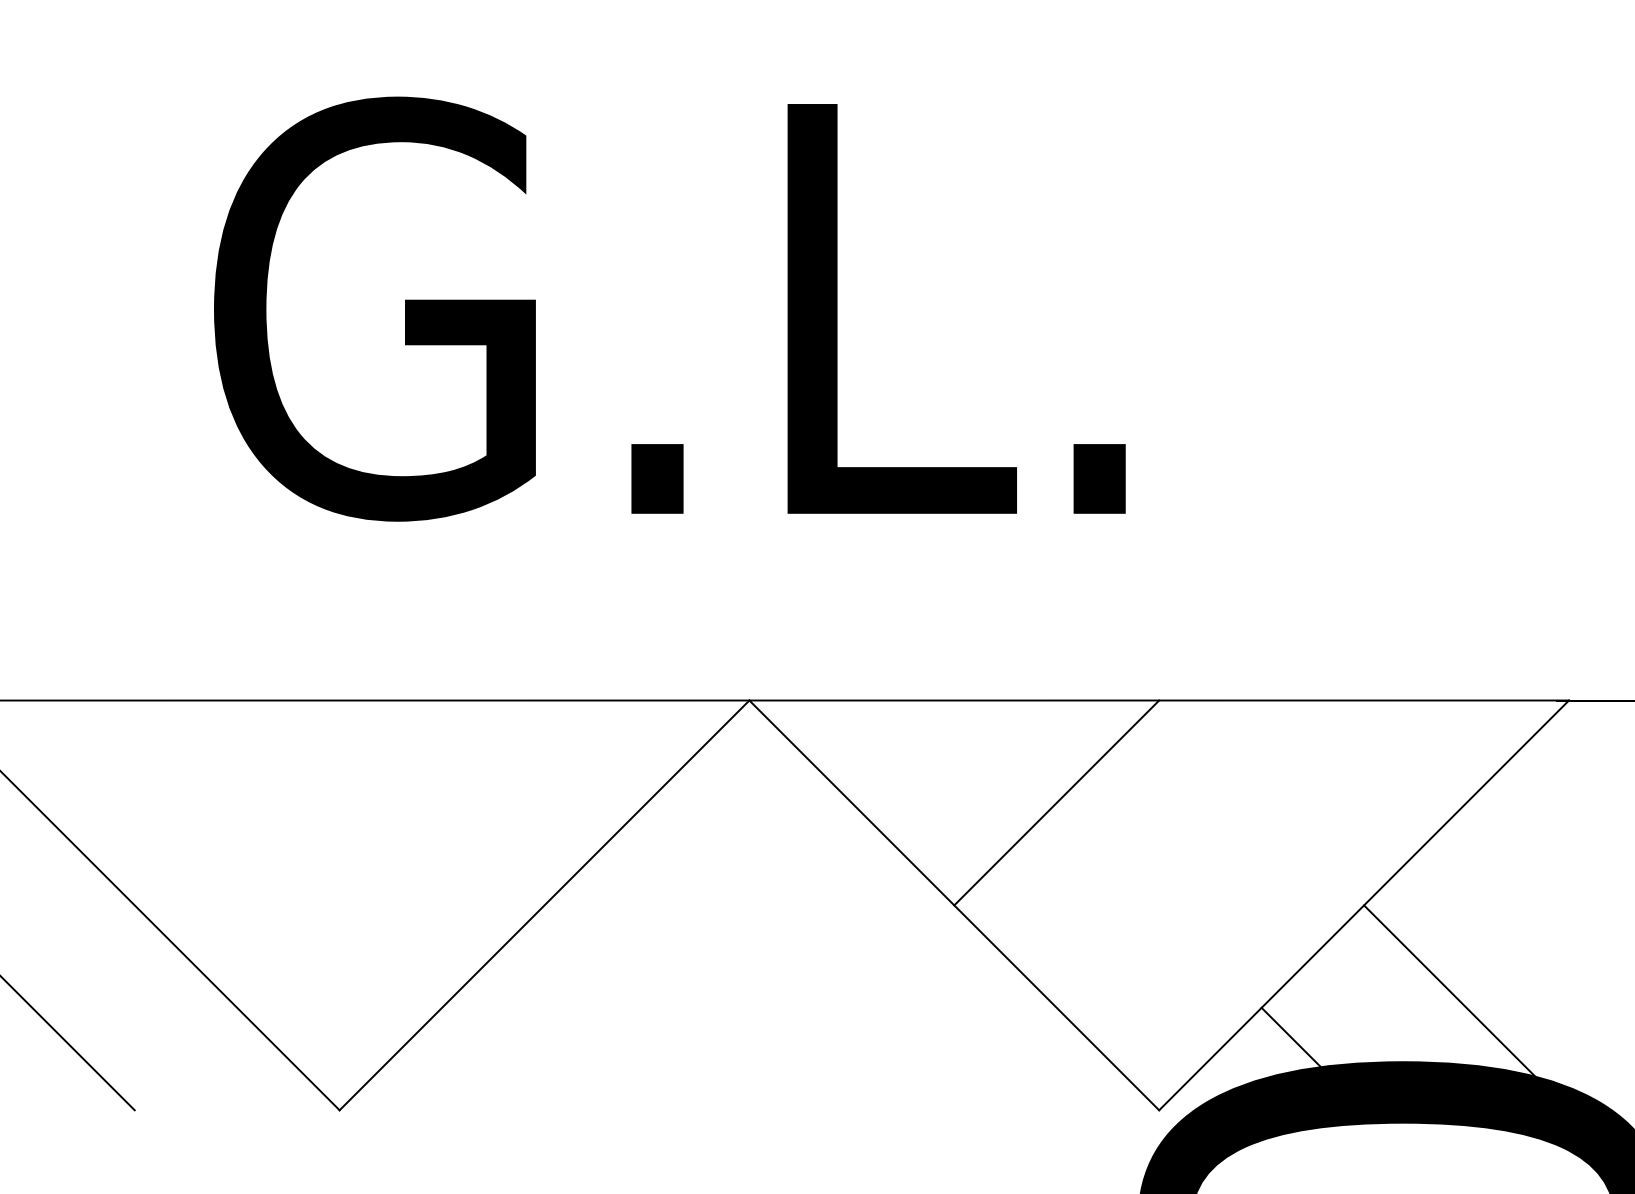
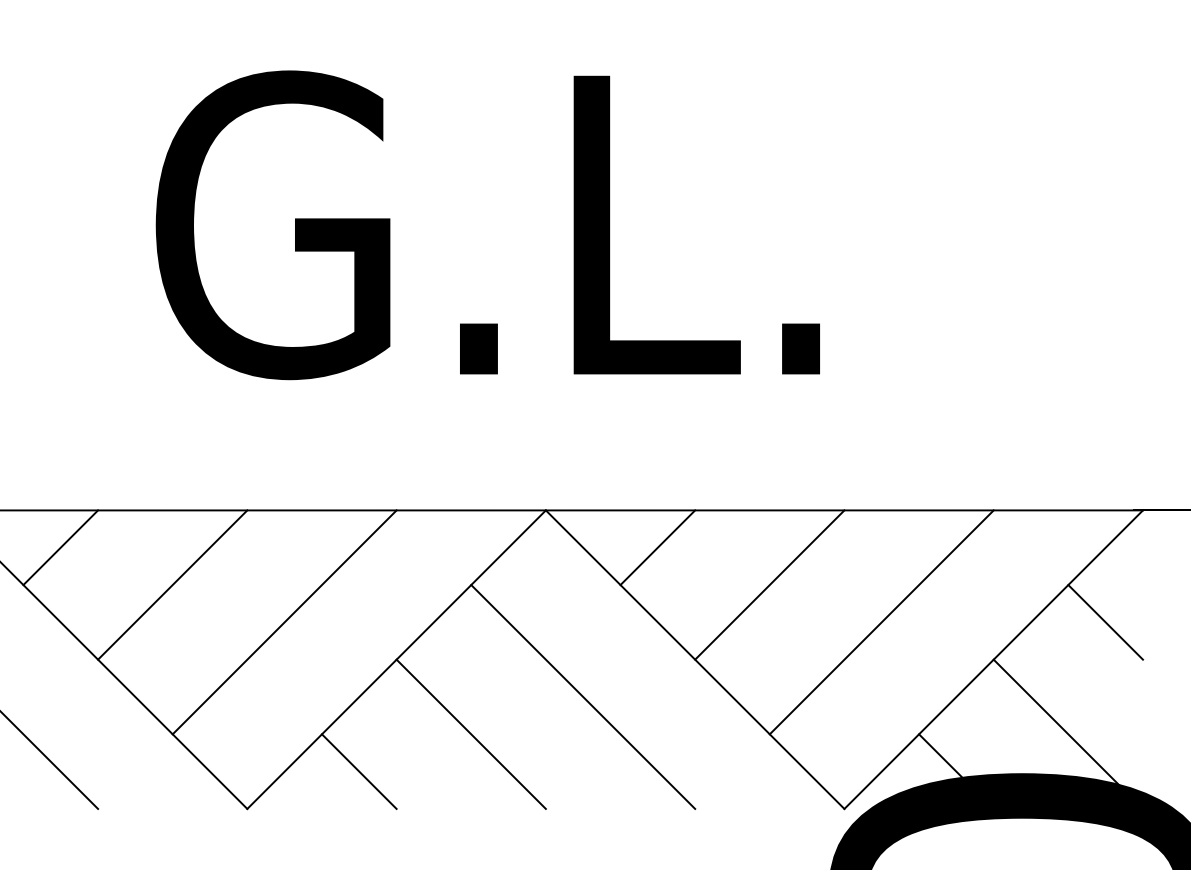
line: (83, 751) -> (60, 547), added
line: (902, 751) -> (657, 547), added
line: (236, 802) -> (172, 584), added
line: (390, 854) -> (284, 622), added
line: (1210, 854) -> (881, 622), added
line: (1517, 854) -> (1105, 622), added
line: (801, 955) -> (583, 696), added
line: (645, 1006) -> (470, 733), added
line: (492, 1058) -> (358, 771), added

